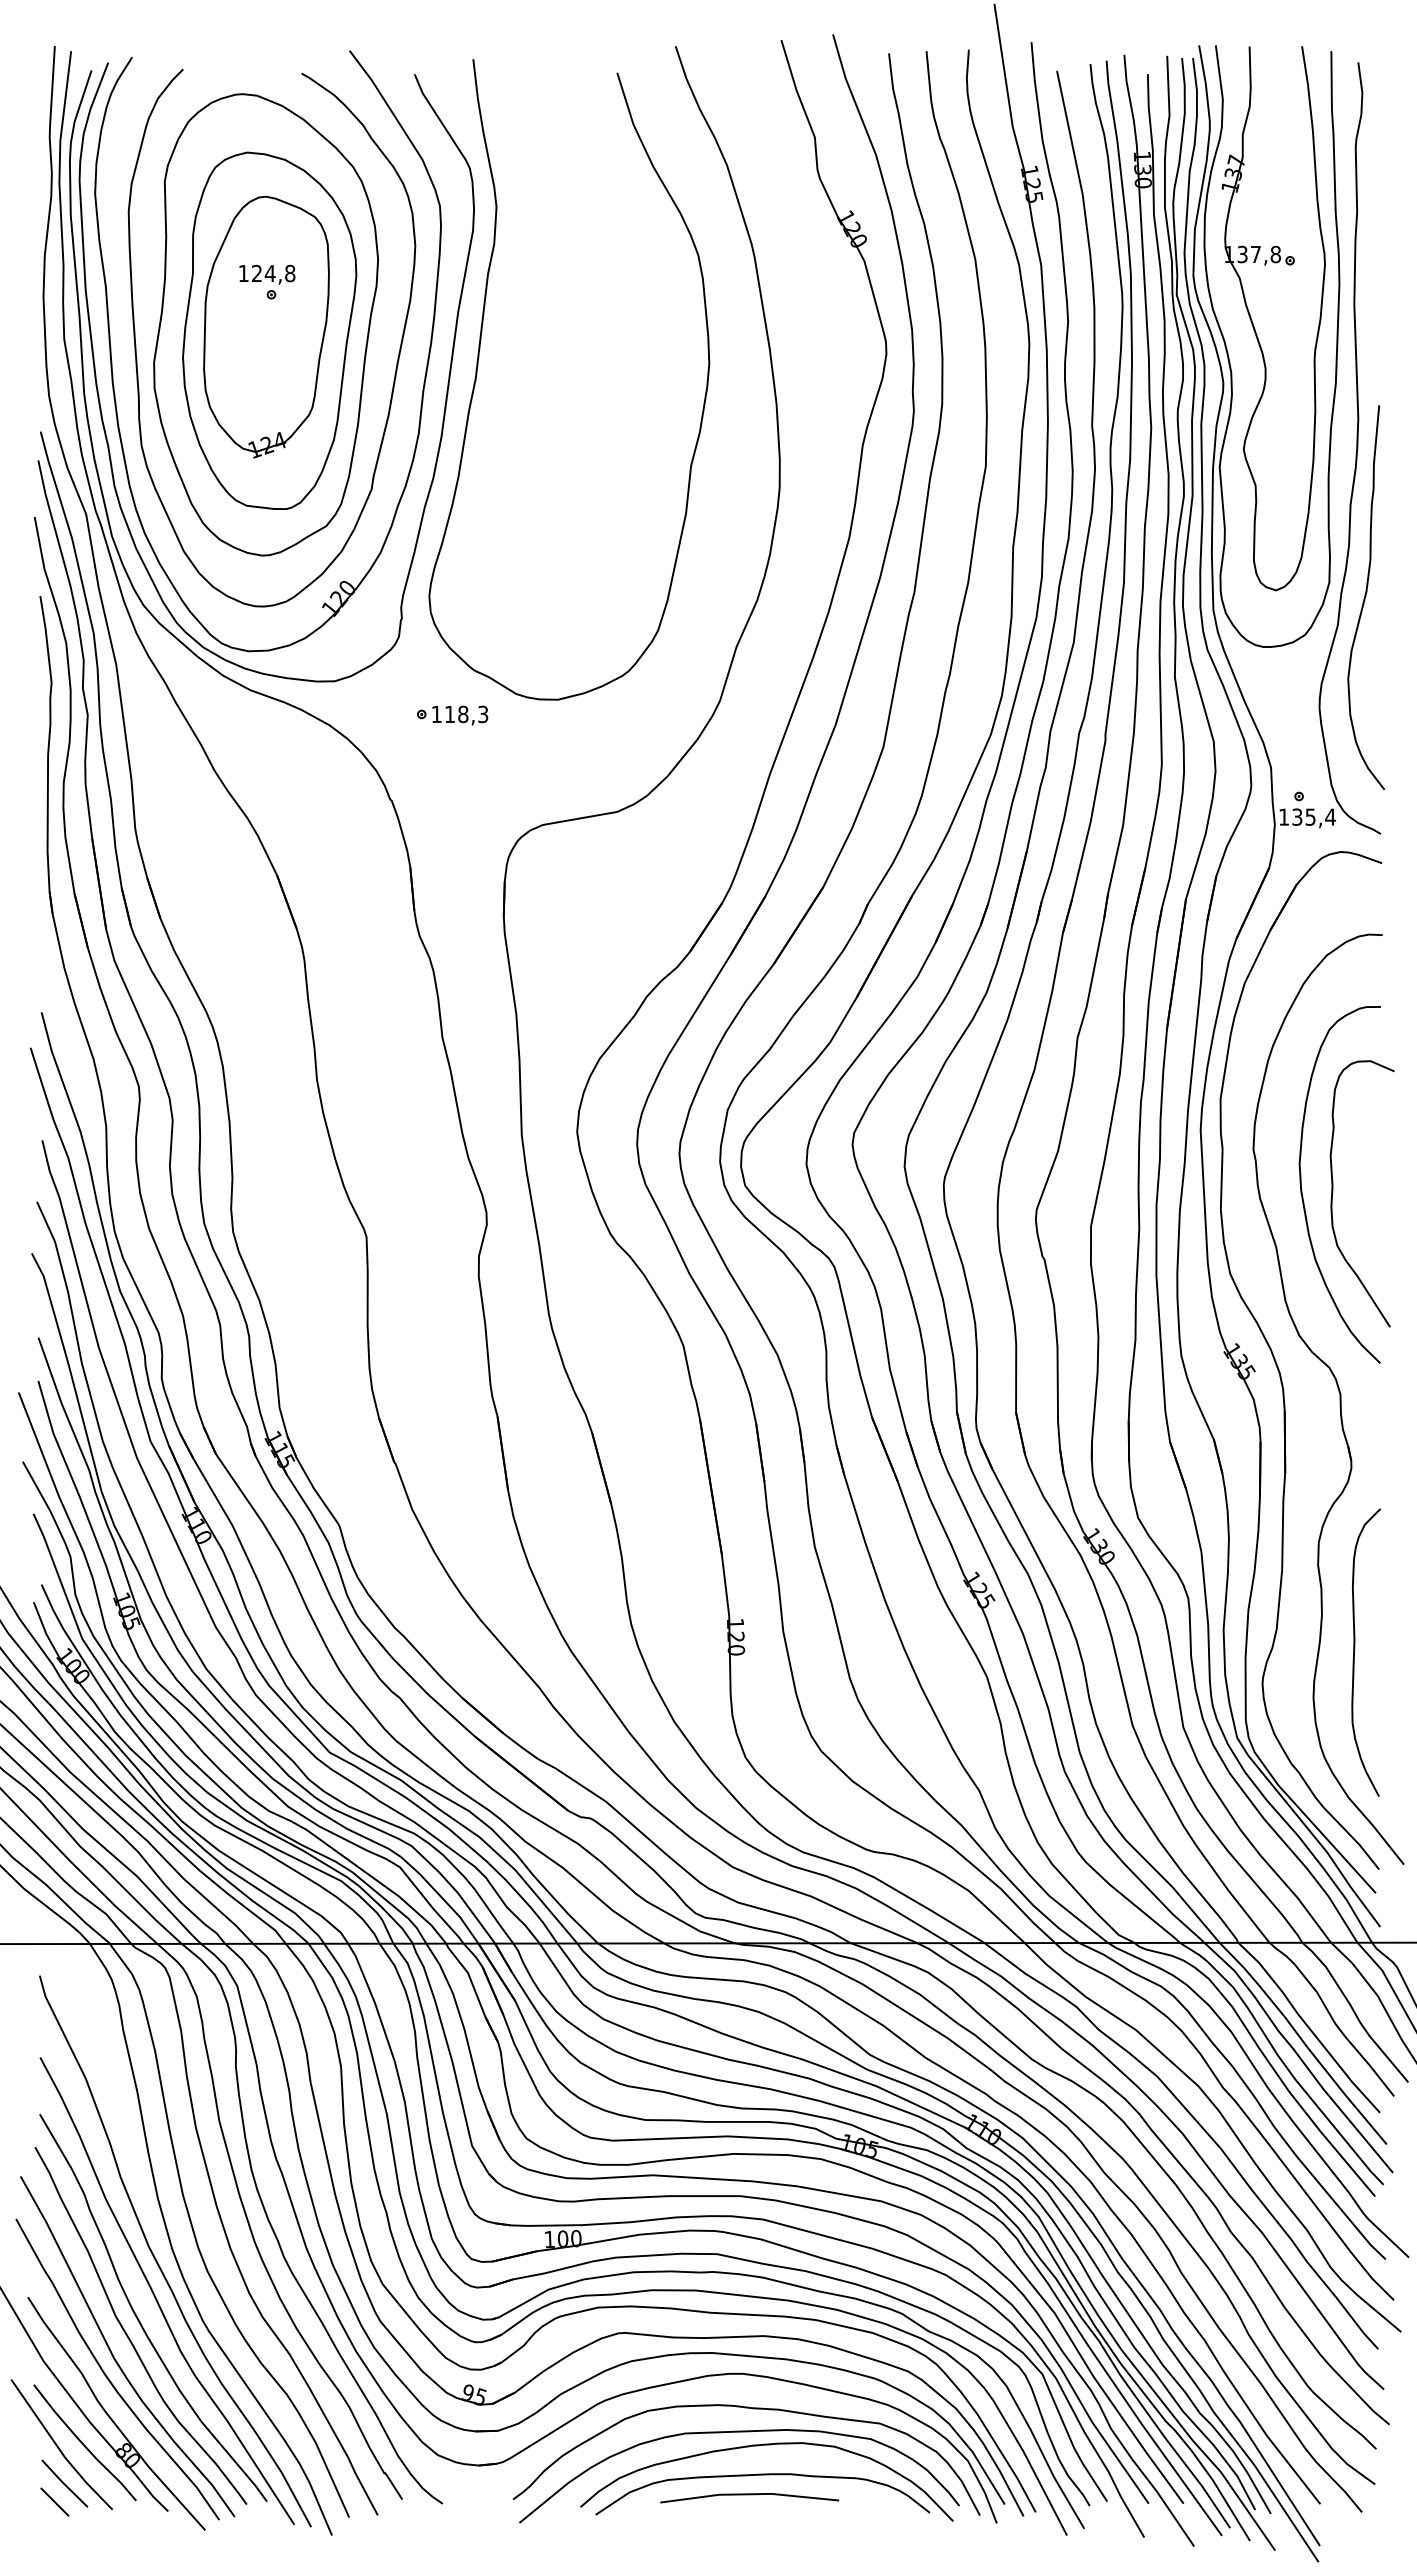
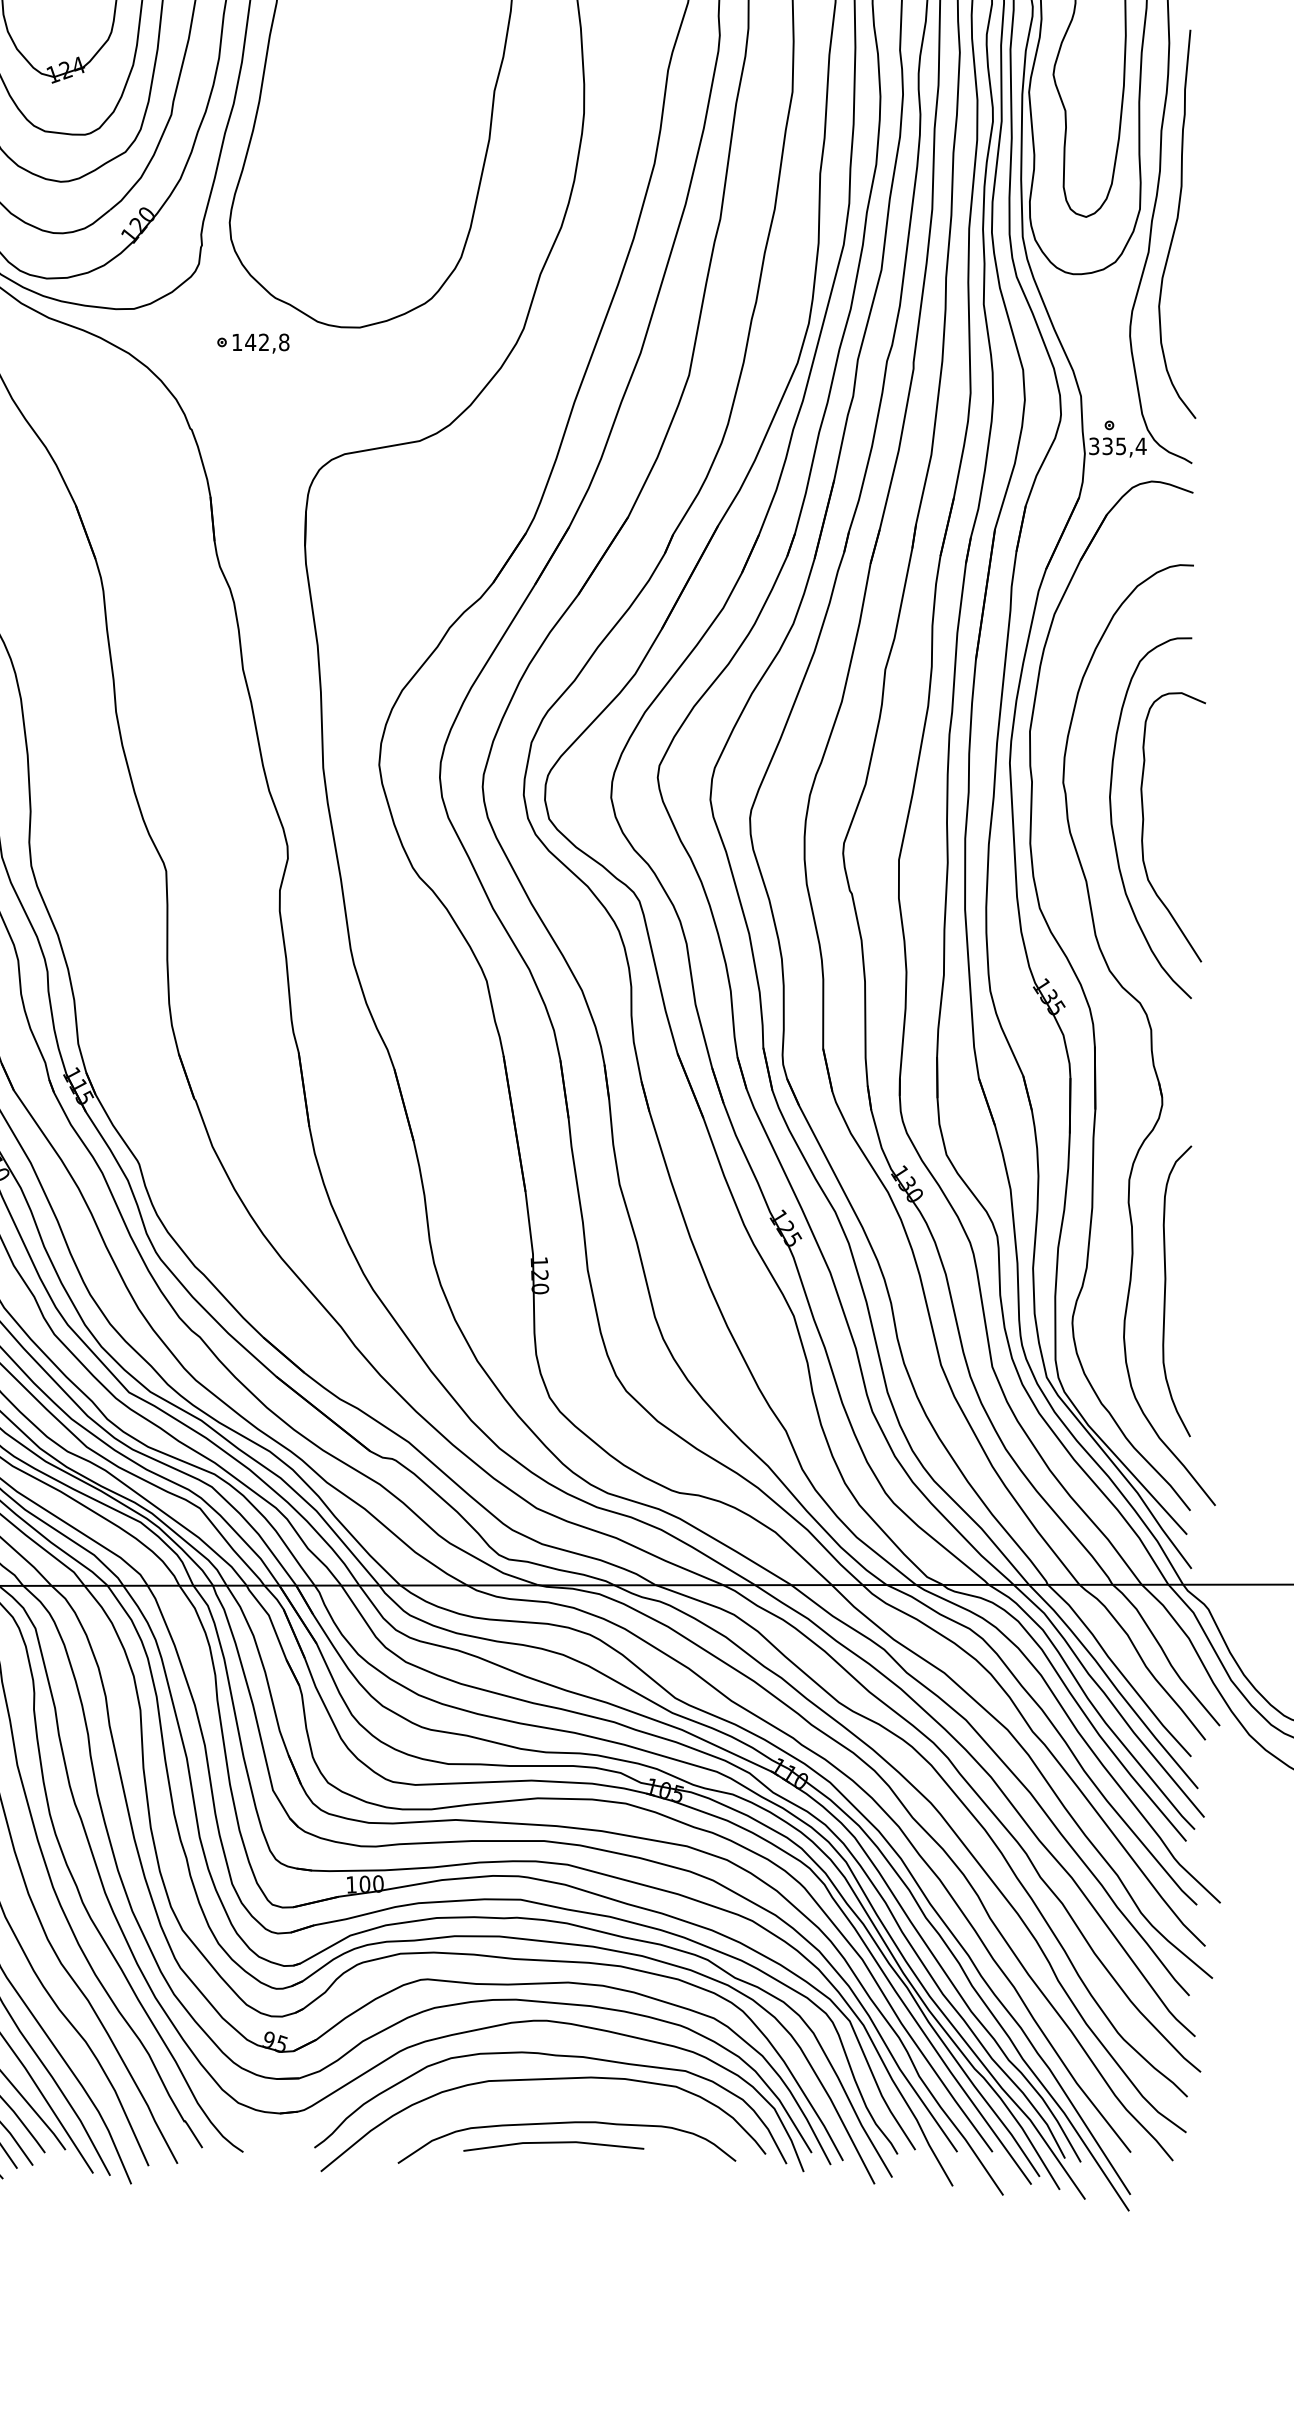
text: (466, 714) -> (267, 342), 118,3 -> 142,8
text: (1283, 816) -> (1093, 445), 135,4 -> 335,4
curve: (758, 2446) -> (562, 2094), removed

